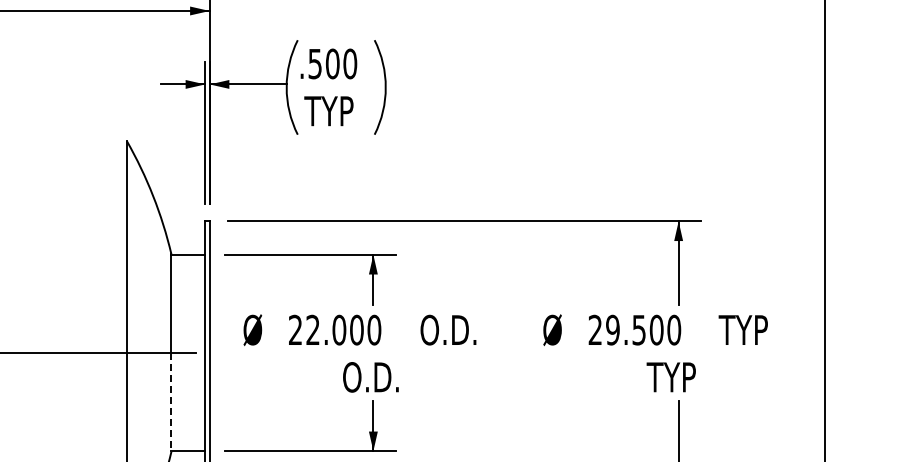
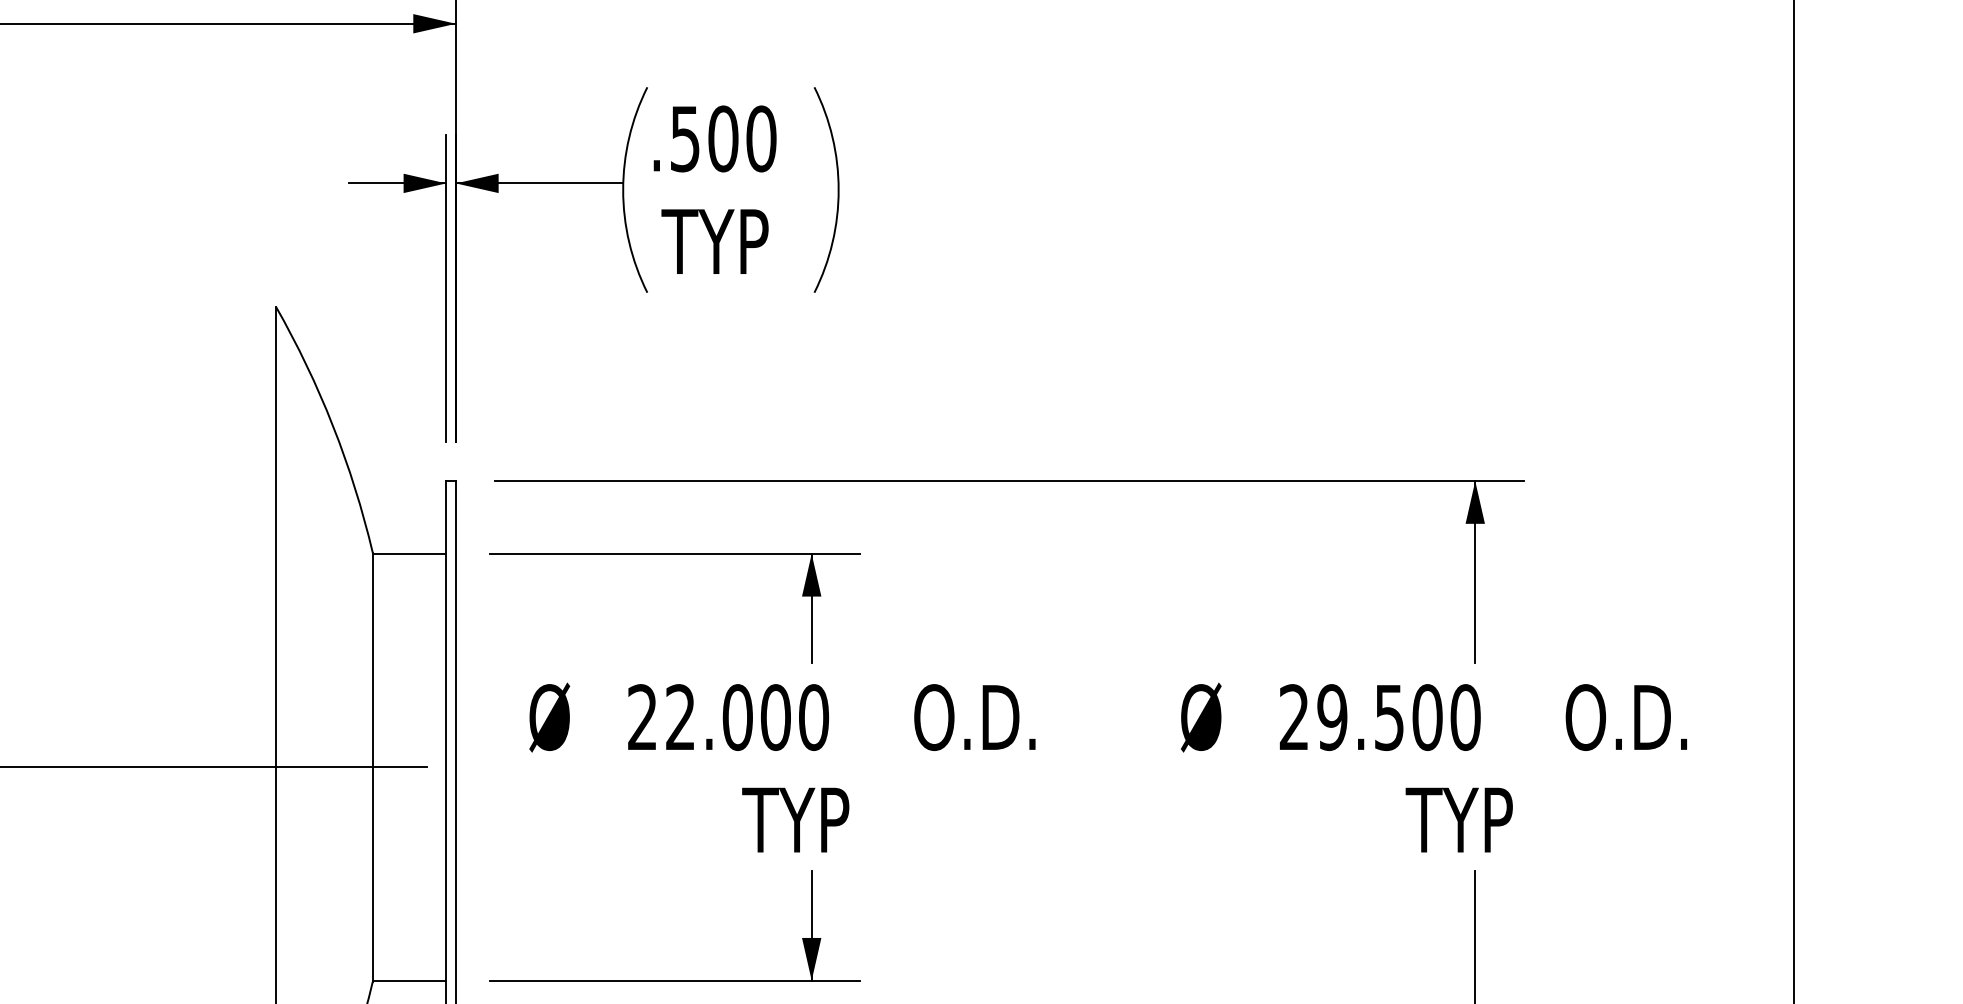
text: (747, 329) -> (1624, 716), TYP -> O.D.
text: (369, 377) -> (803, 820), O.D. -> TYP
line: (171, 402) -> (372, 874), dashed -> solid

